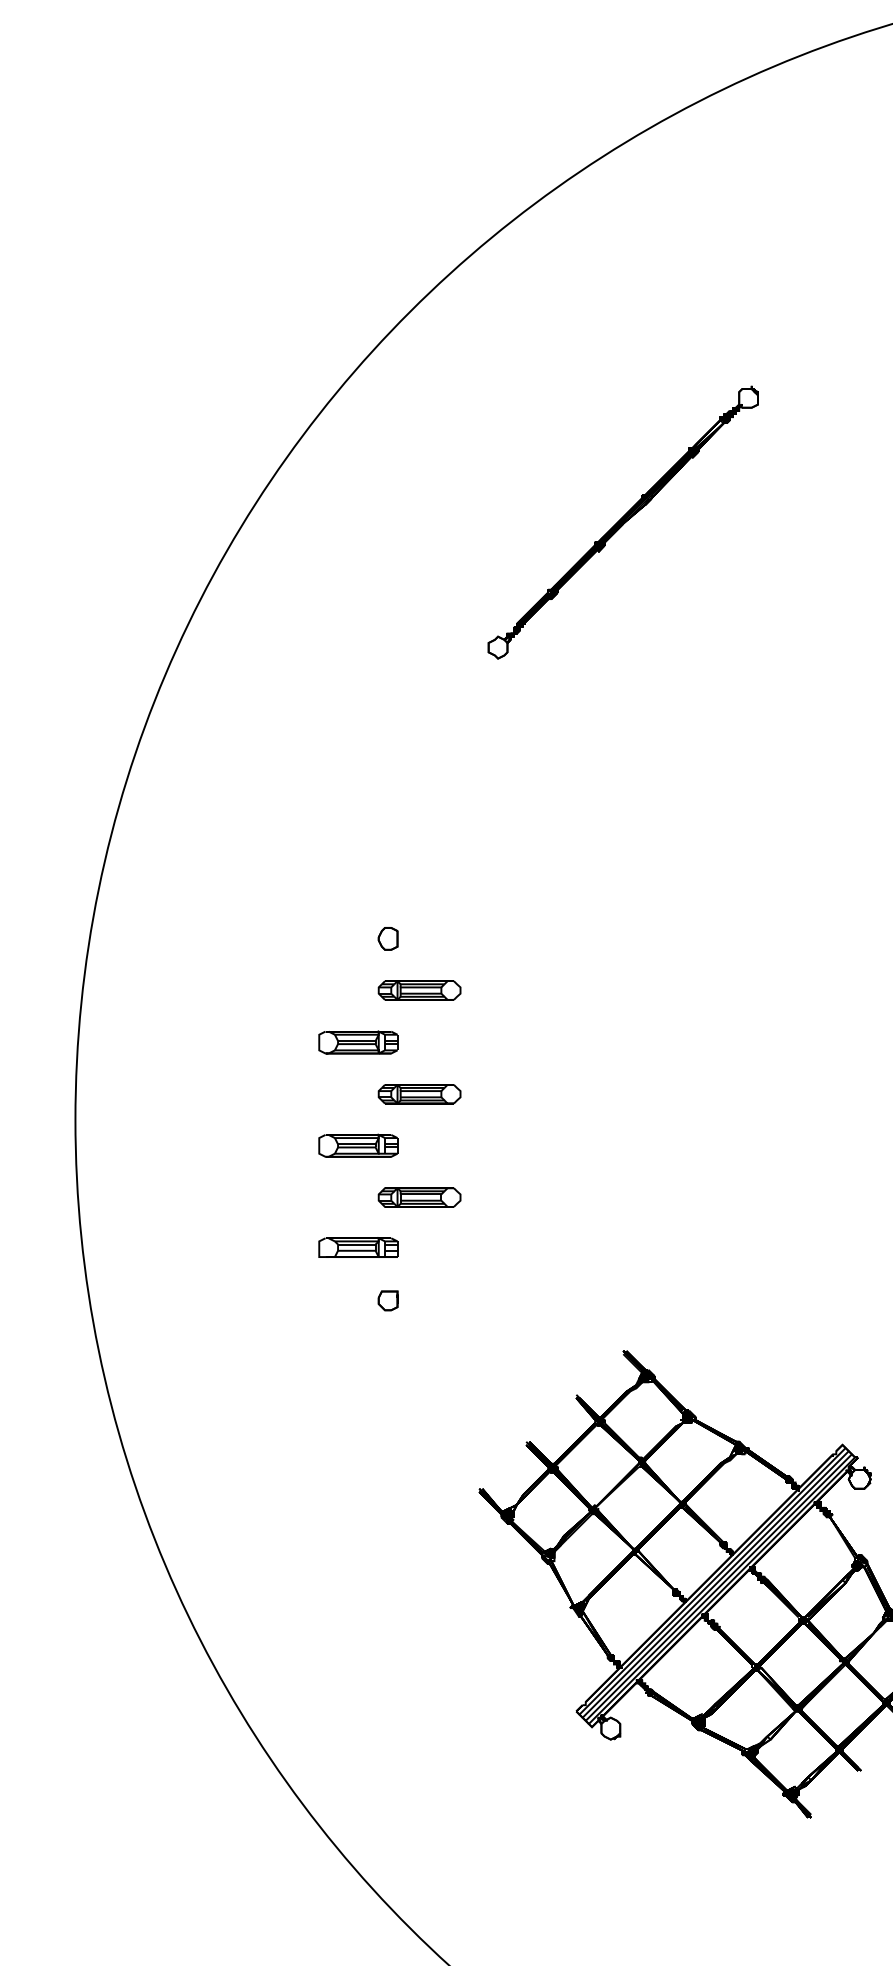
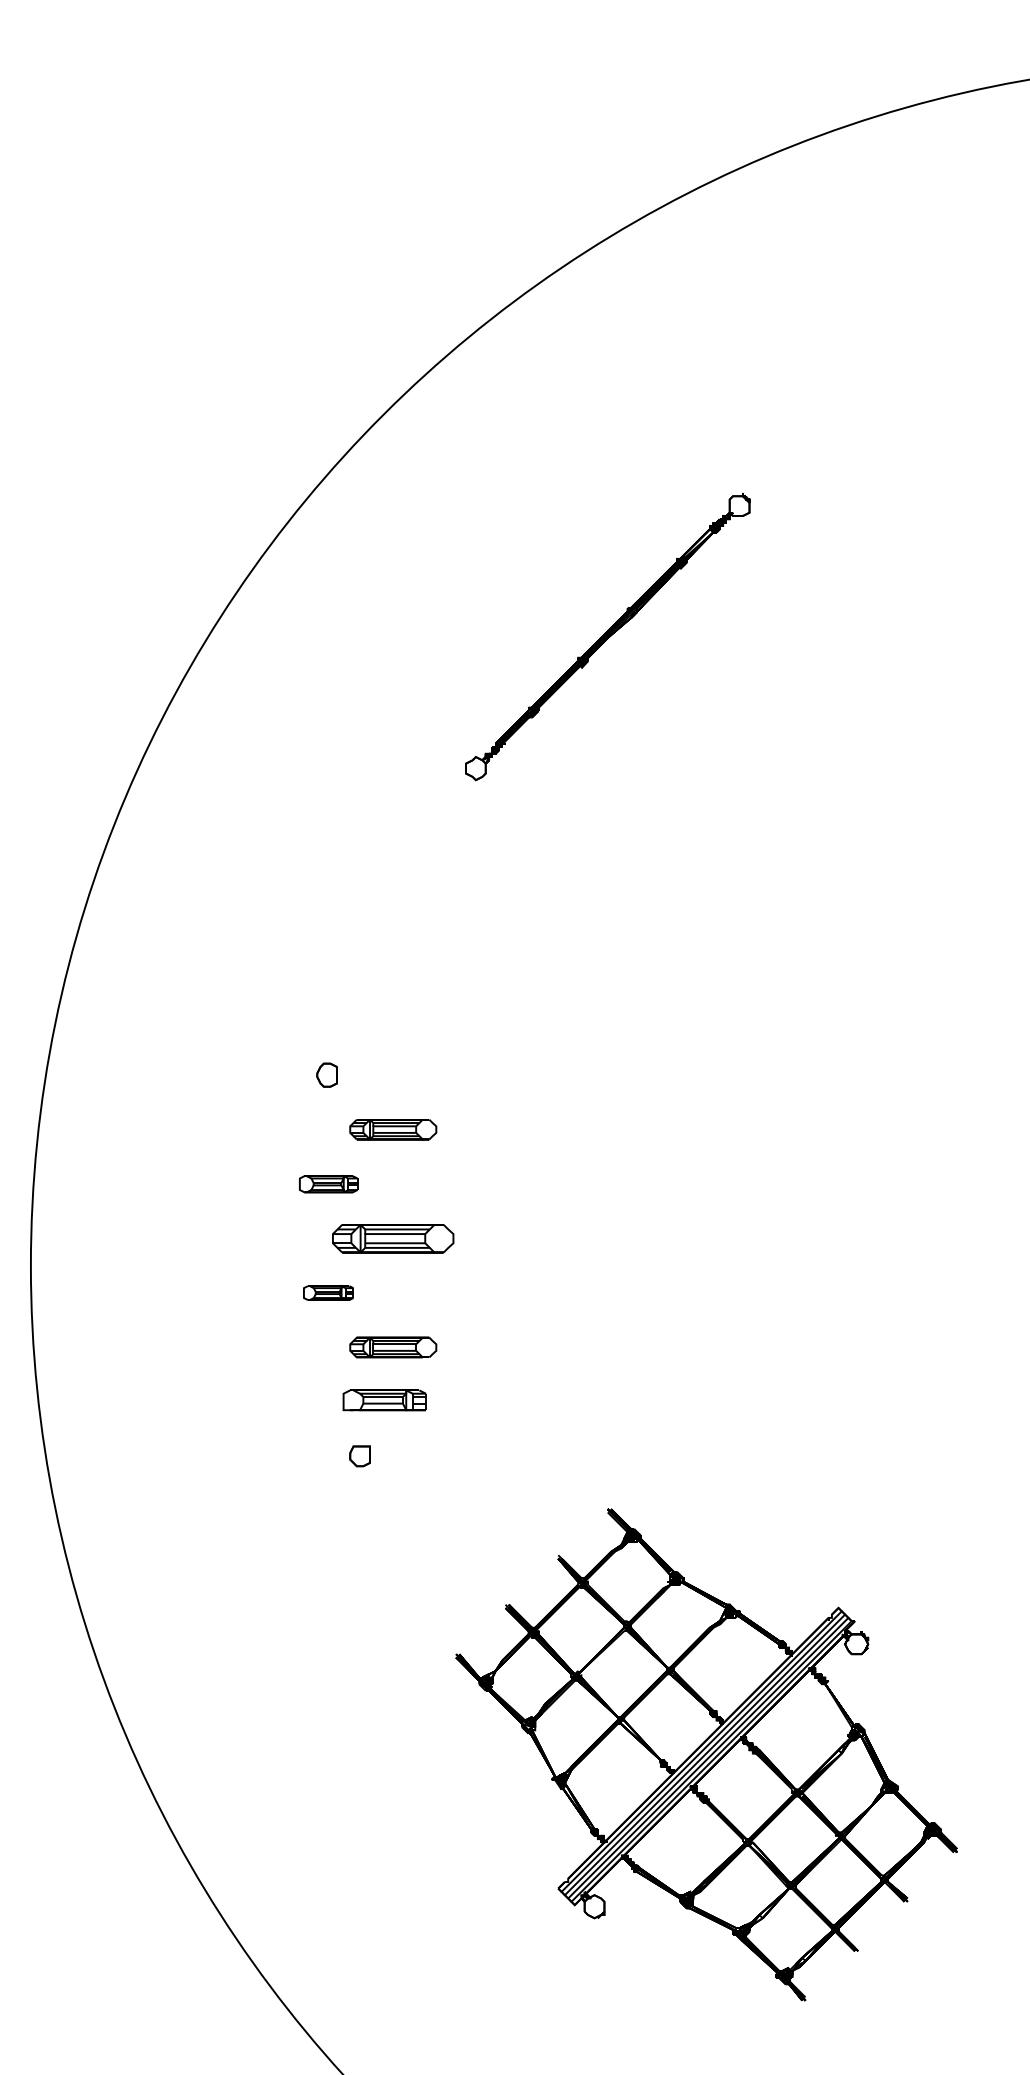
part: (387, 938) -> (326, 1074), moved
part: (358, 1041) -> (328, 1183), size x0.7
part: (419, 1093) -> (393, 1238), size x1.4
part: (358, 1145) -> (328, 1292), size x0.6
part: (358, 1247) -> (384, 1400), moved

